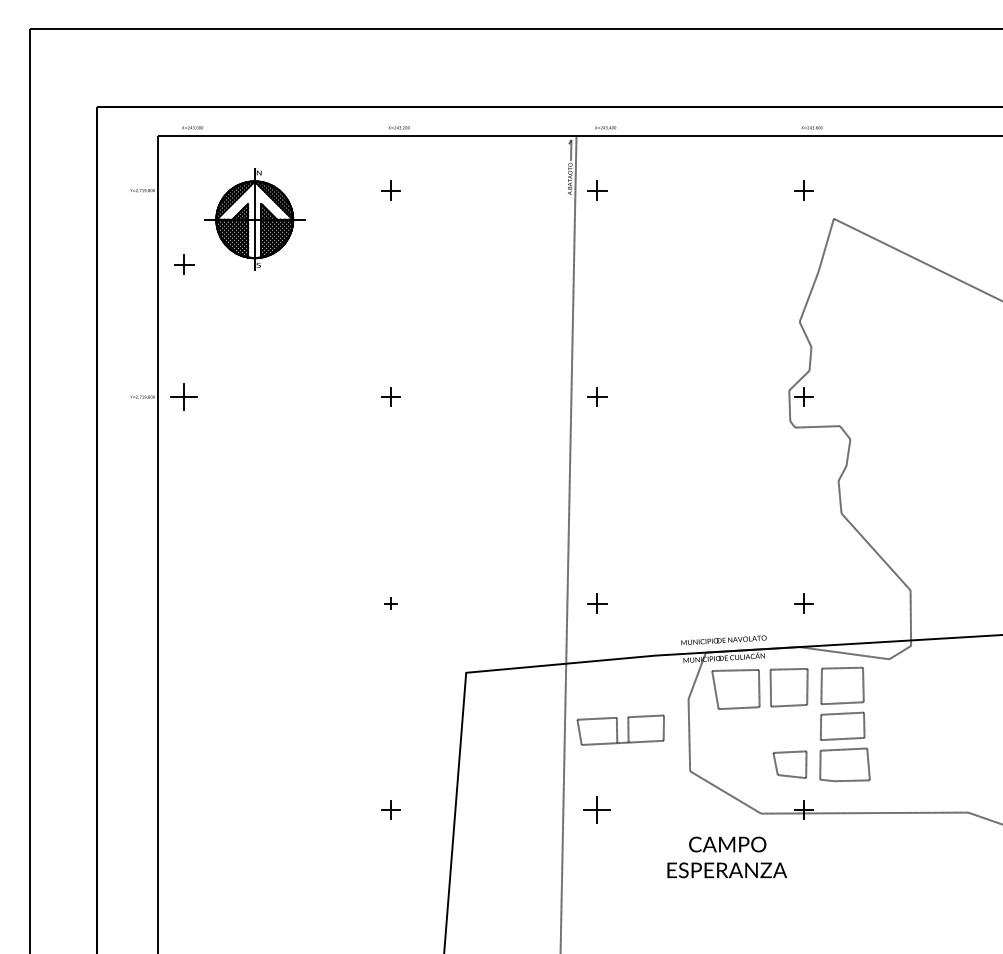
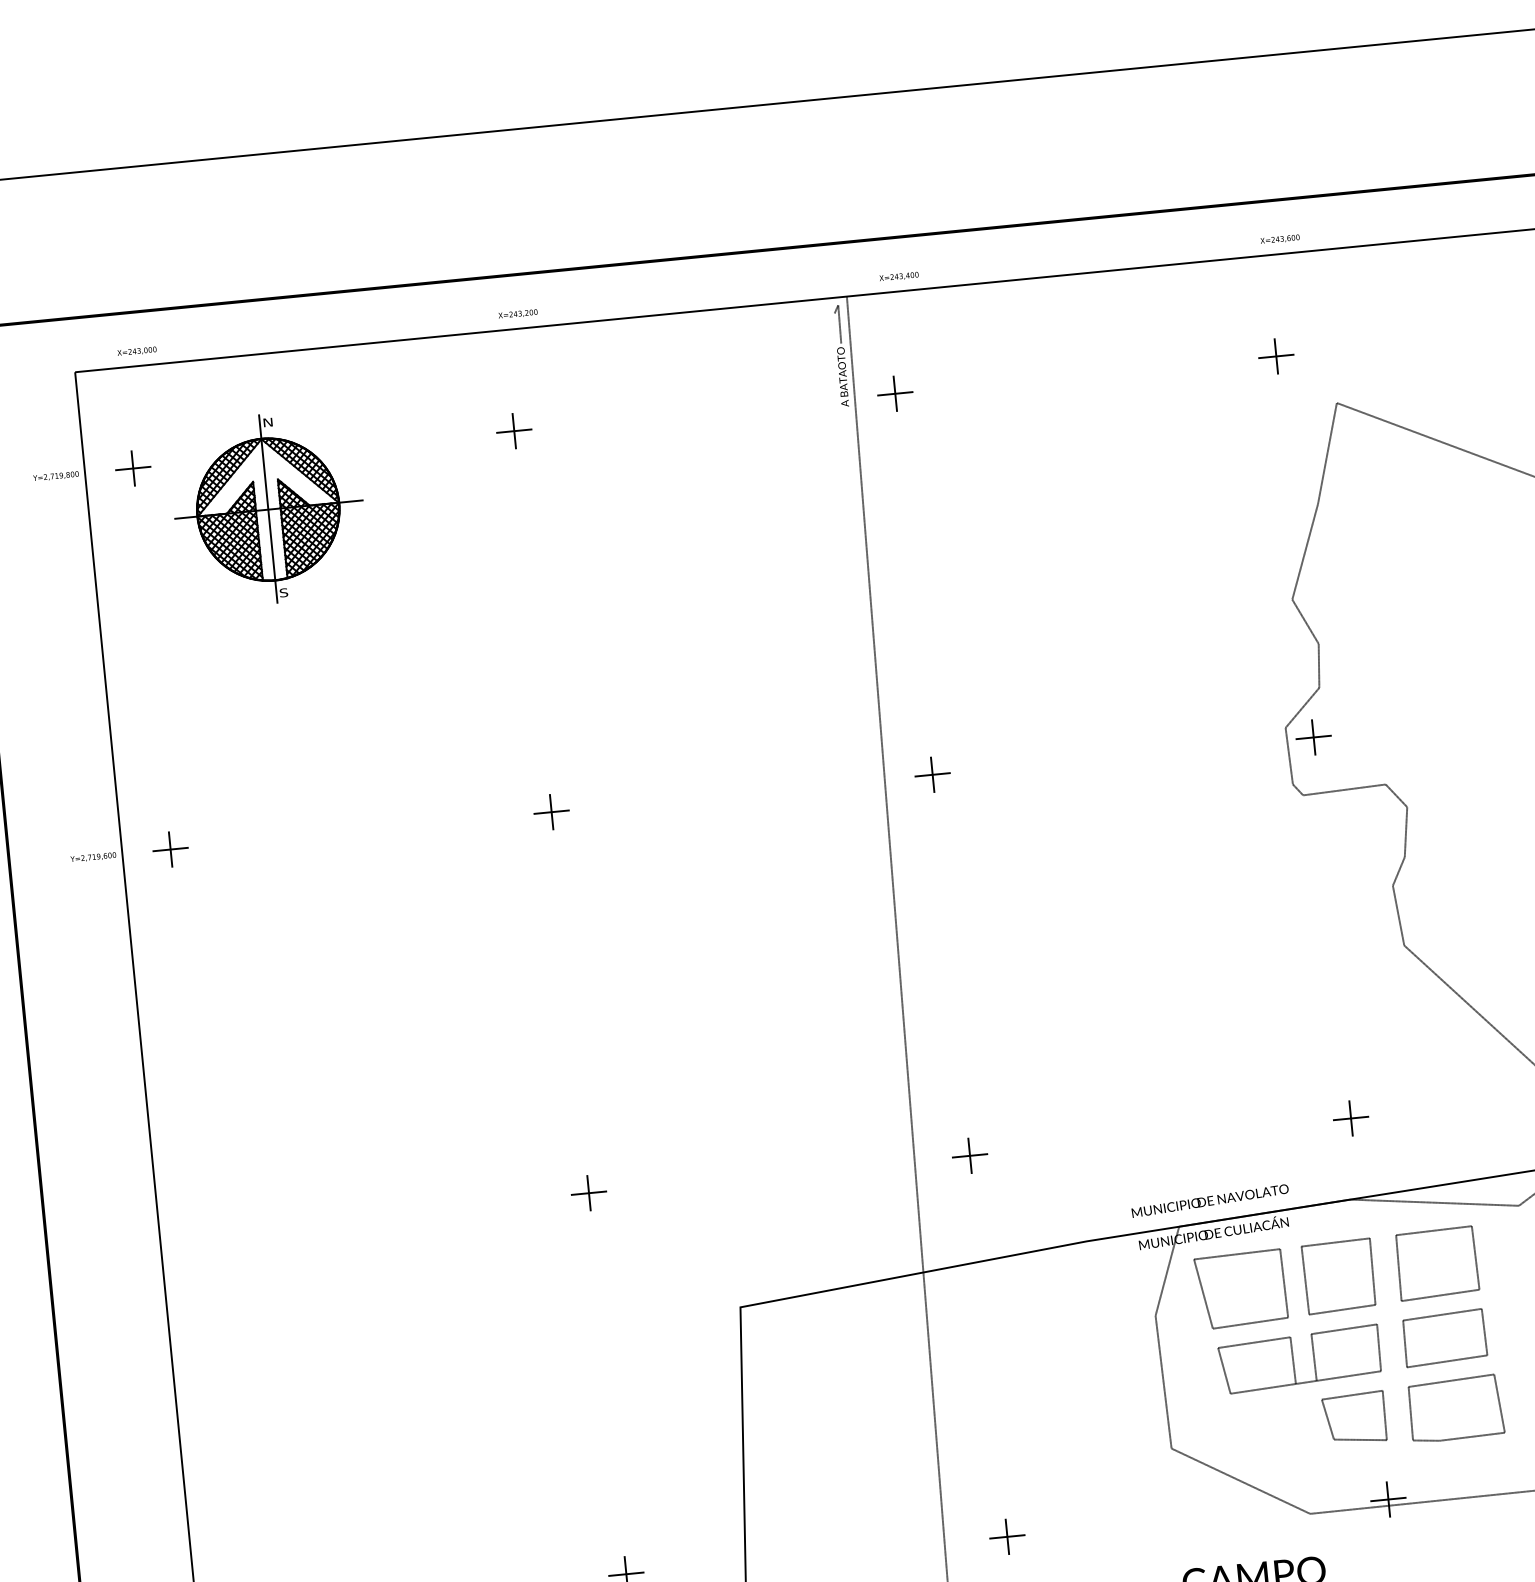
part: (184, 264) -> (133, 468), moved
part: (184, 396) -> (170, 848), size x0.71
part: (390, 603) -> (588, 1193), size x1.67
part: (620, 729) -> (1299, 1358), moved
part: (597, 809) -> (1007, 1535), size x0.71

